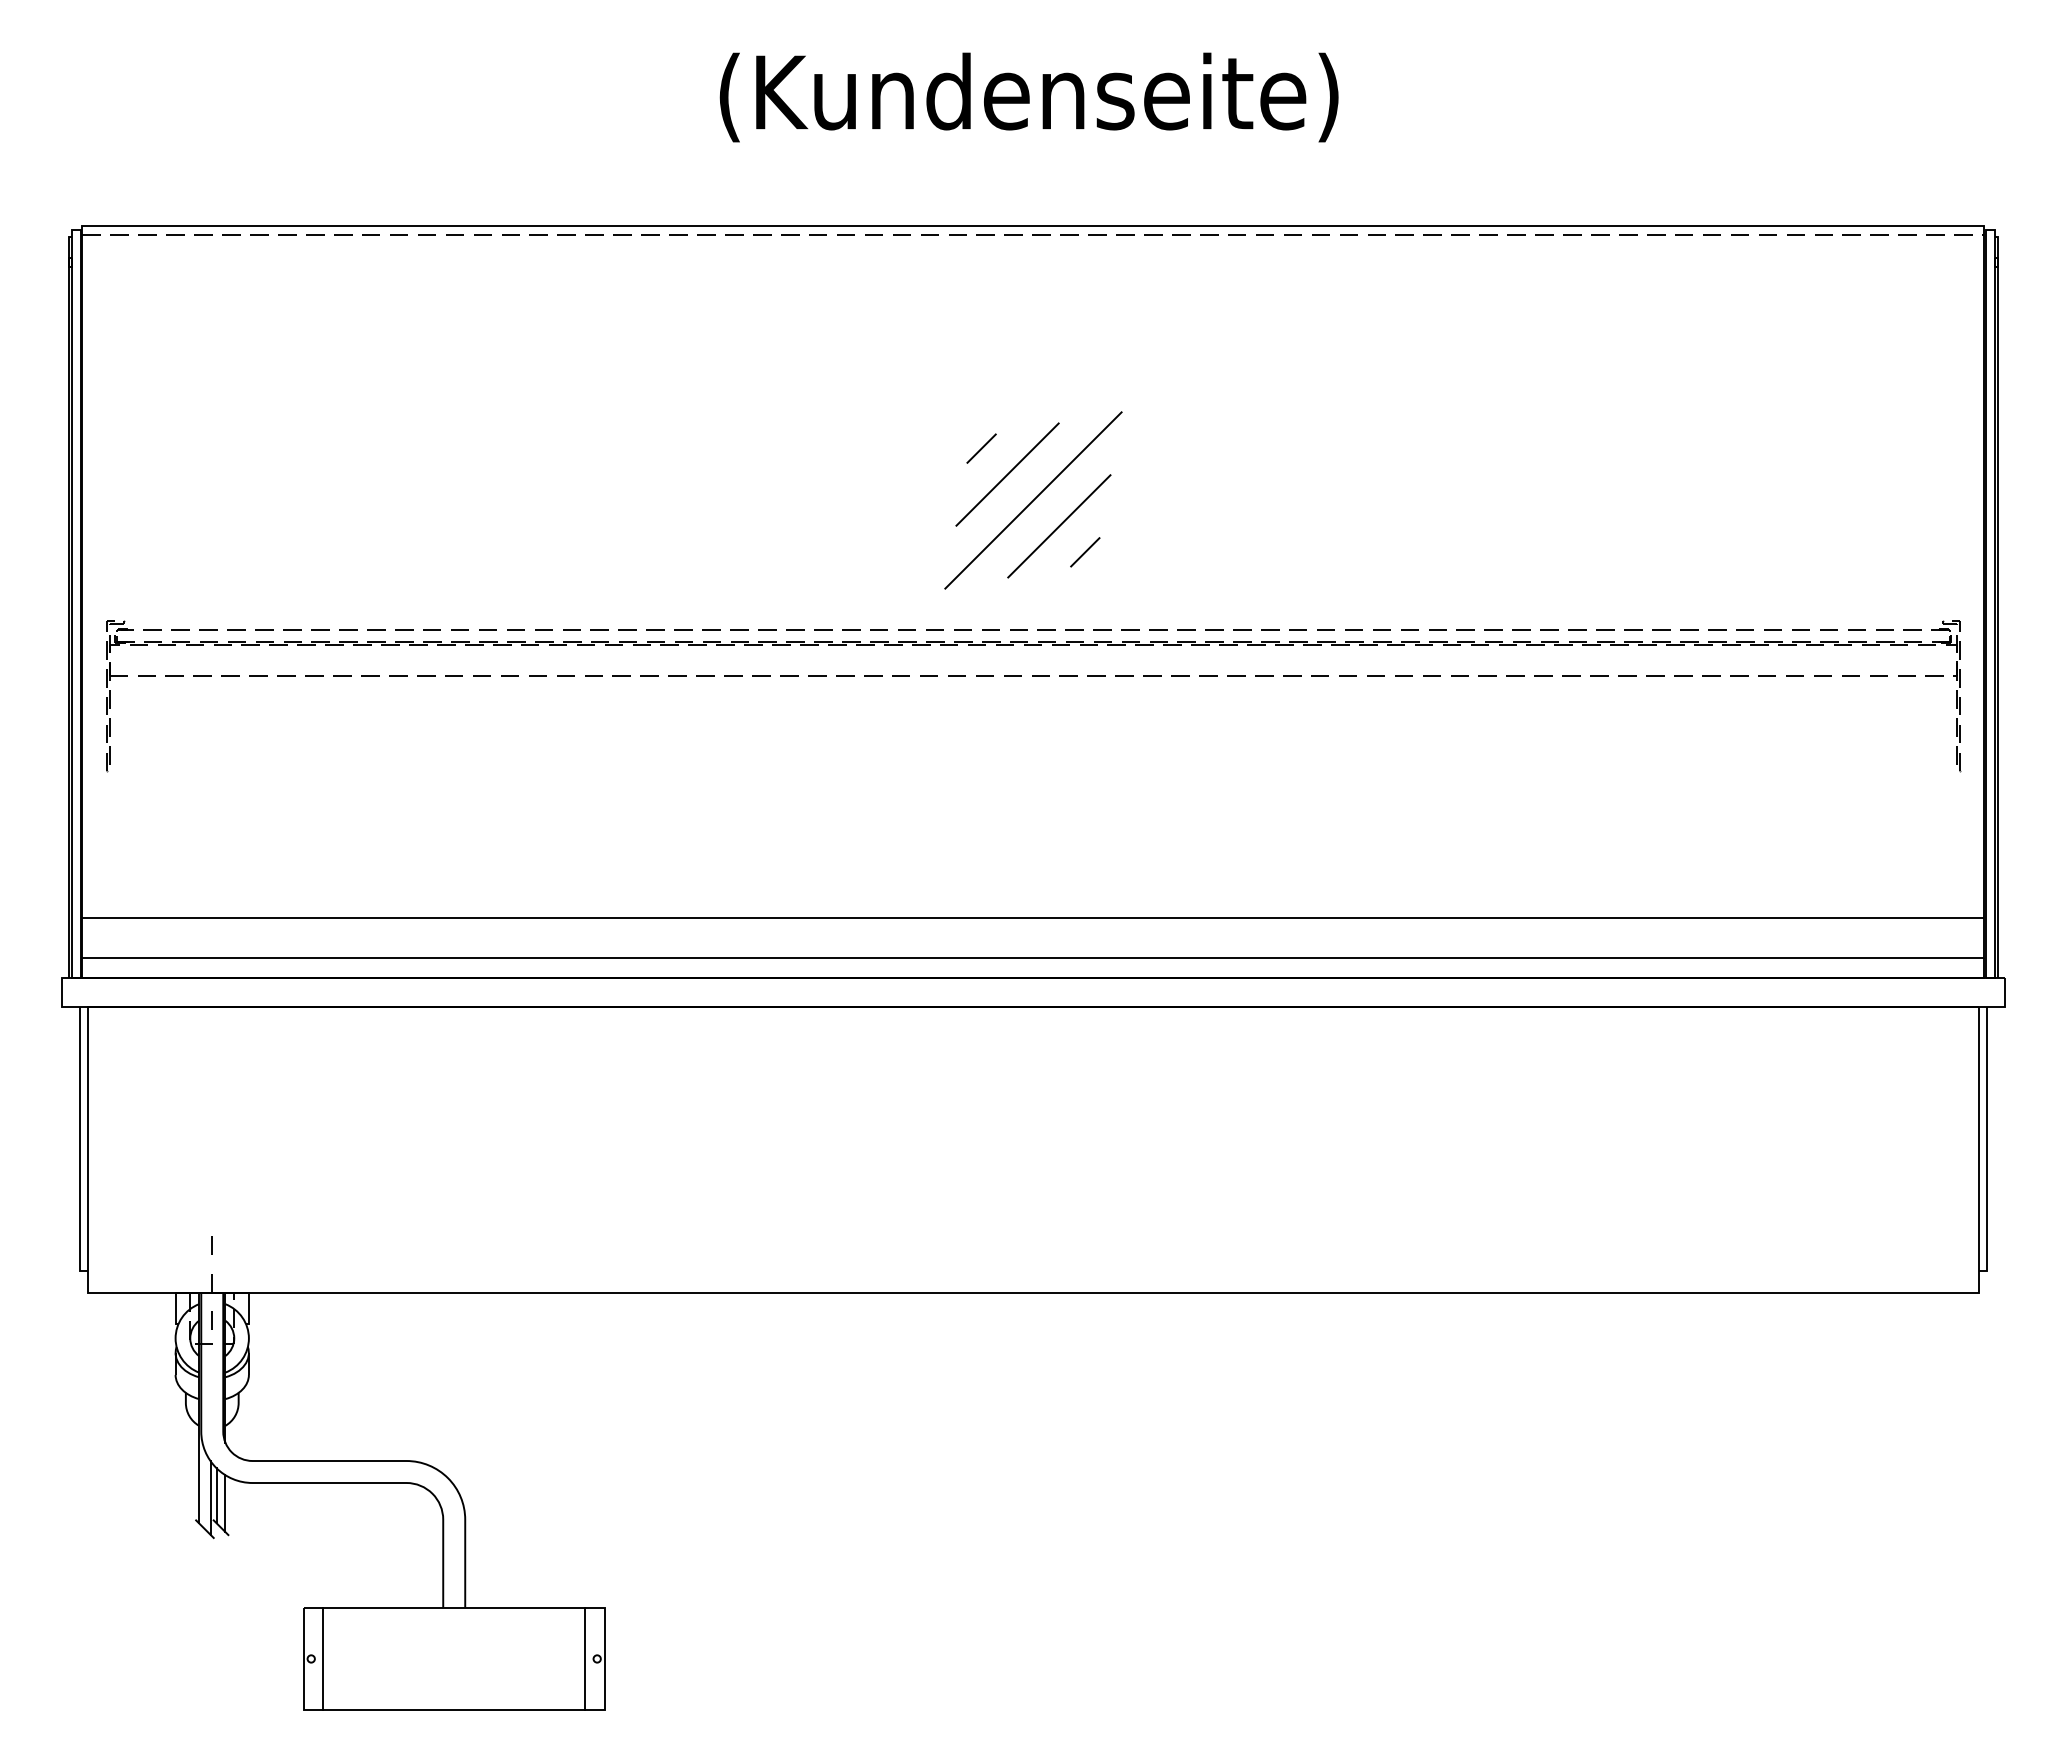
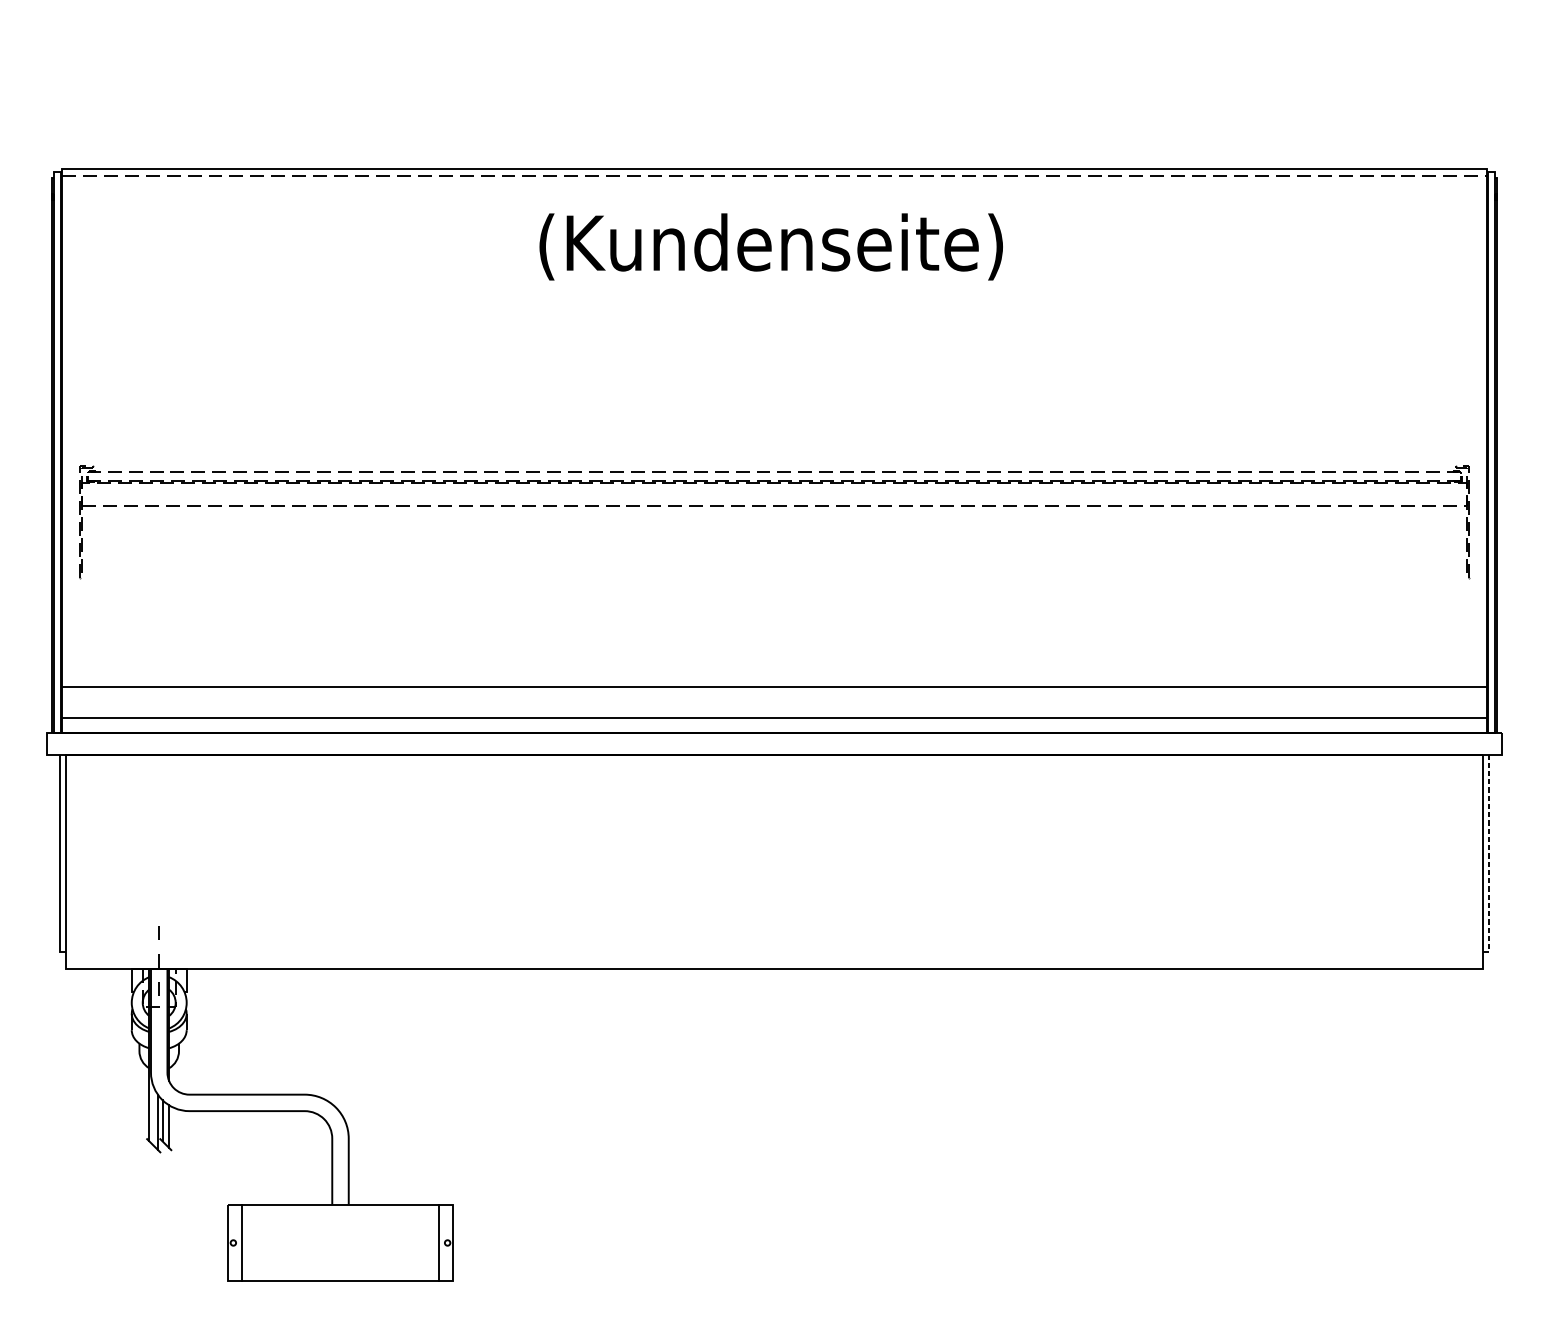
text: (1028, 97) -> (770, 246), moved
part: (1033, 500) -> (774, 375), removed
line: (1986, 1143) -> (1488, 856), solid -> dashed

